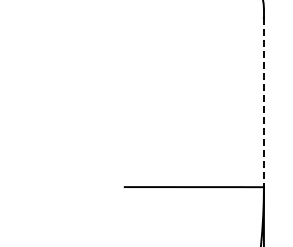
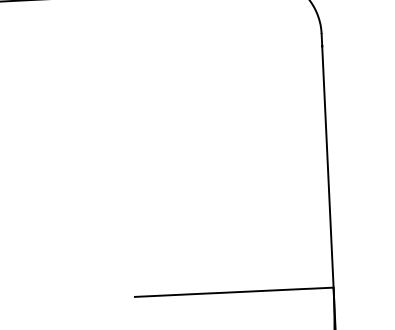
line: (263, 102) -> (327, 167), dashed -> solid

